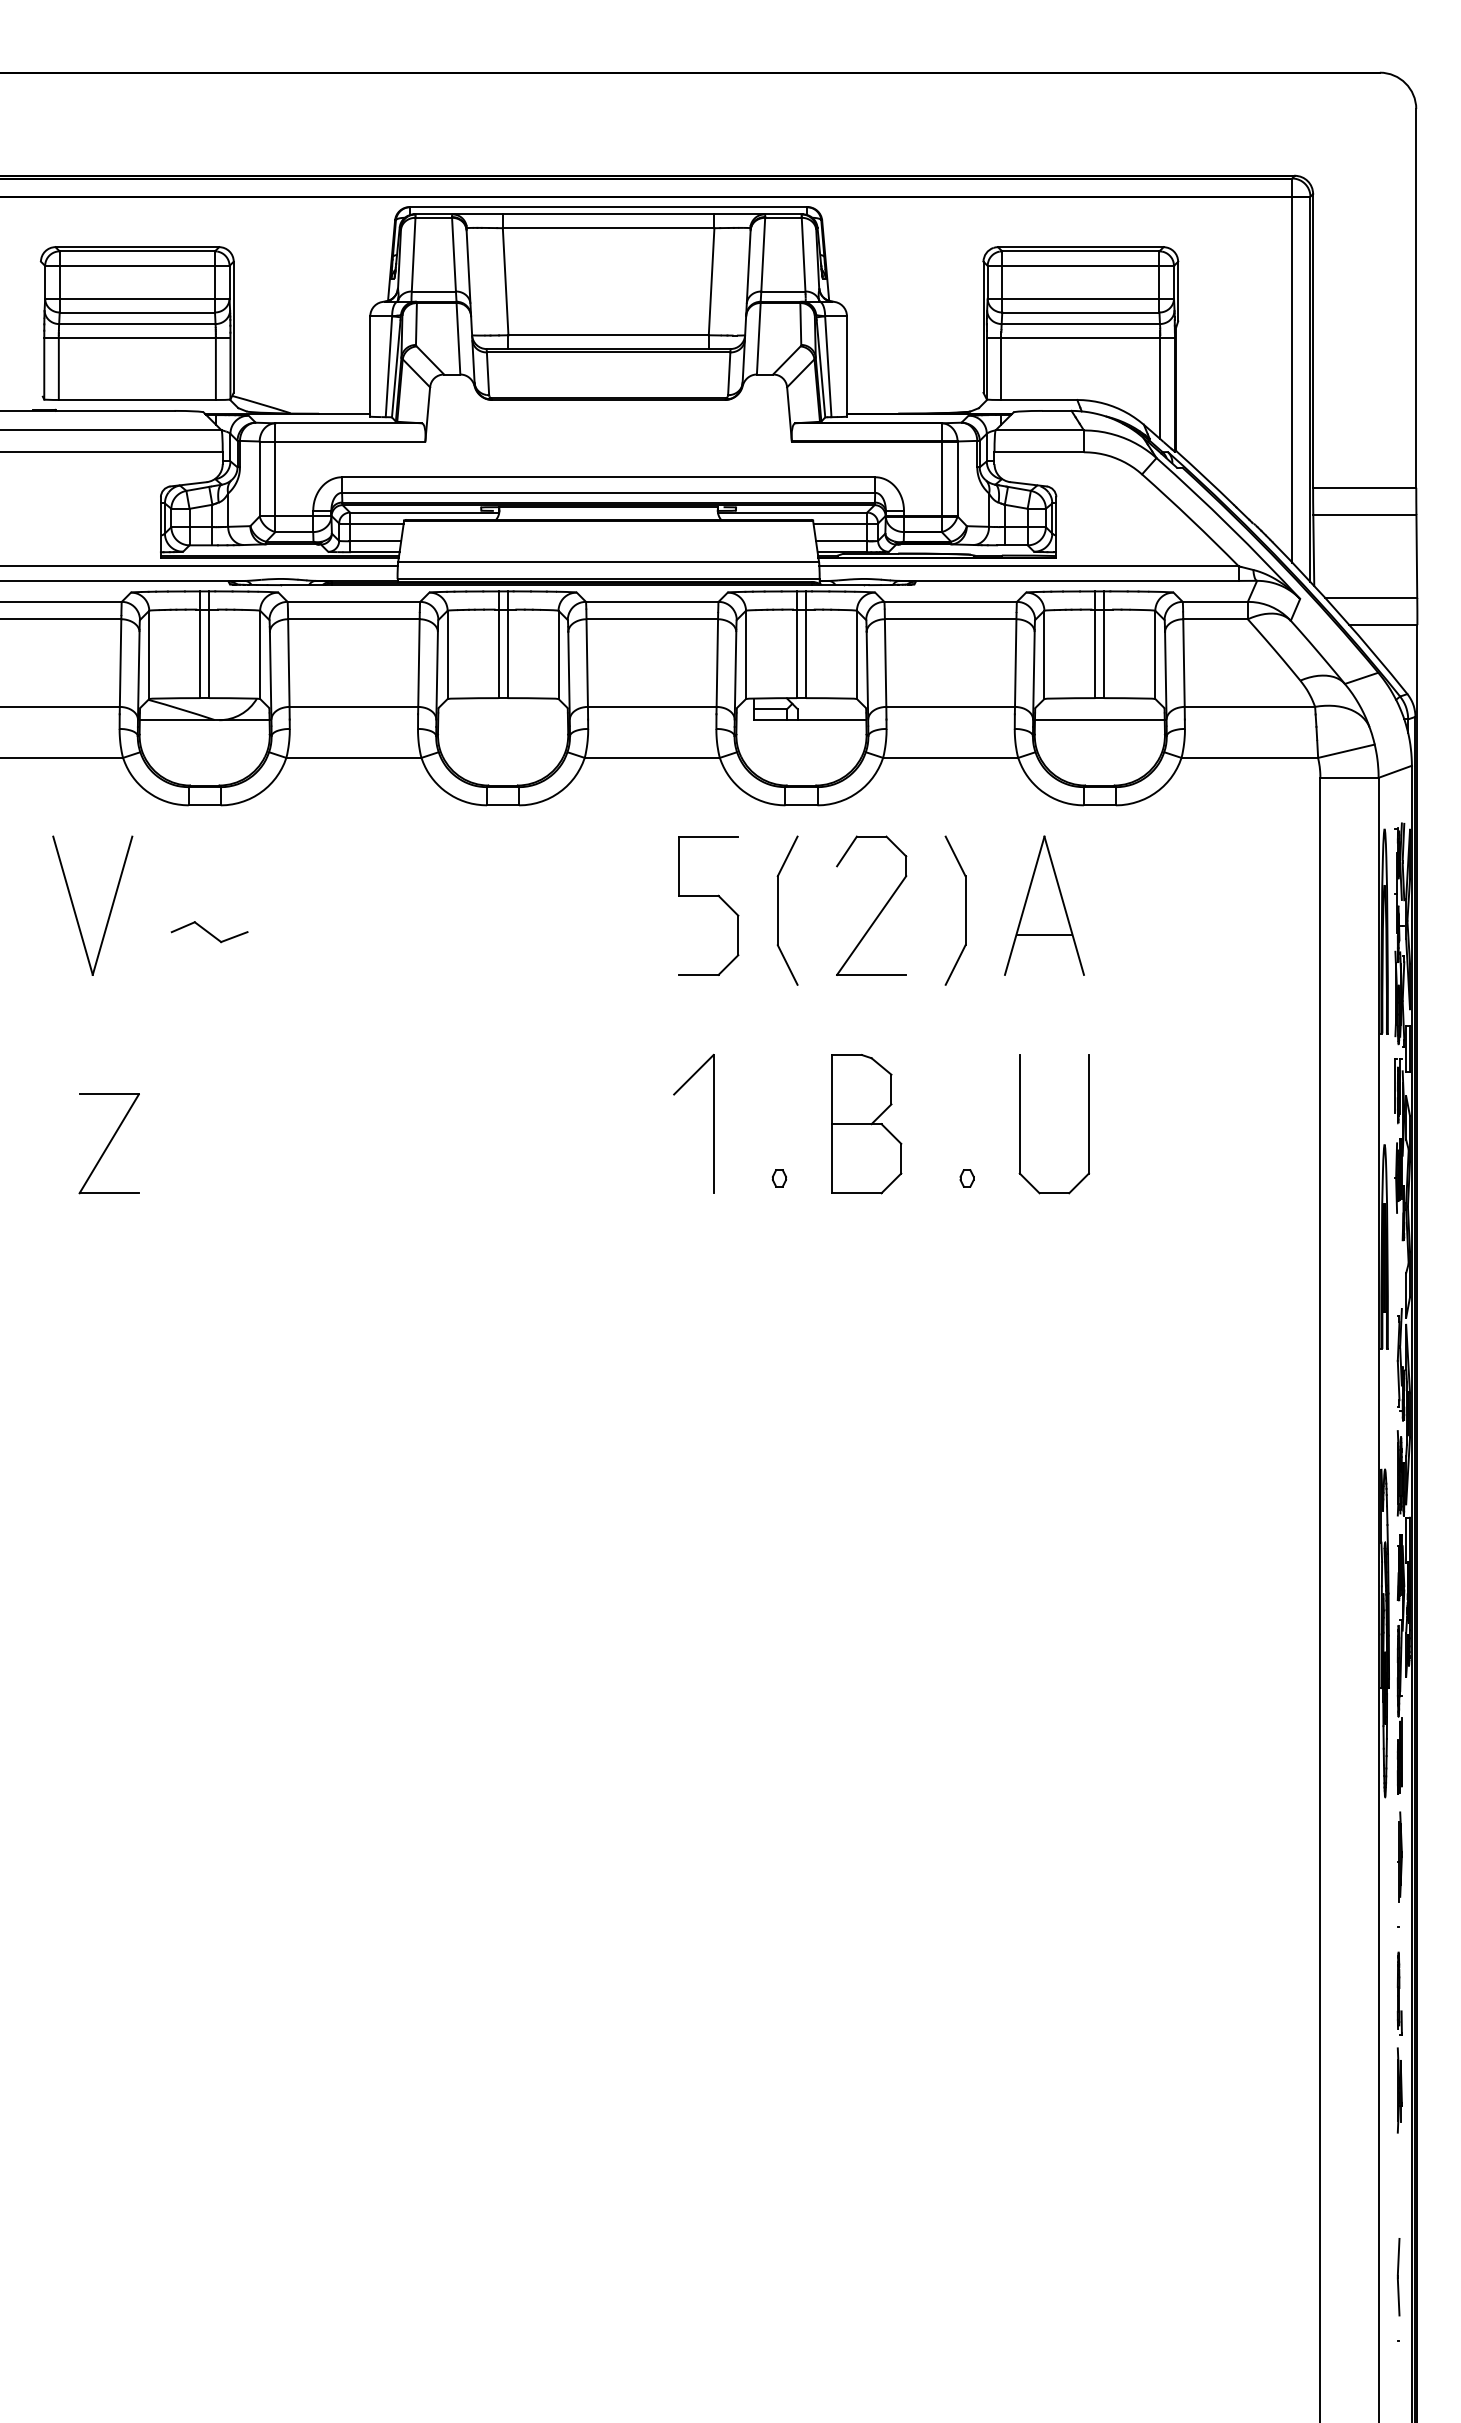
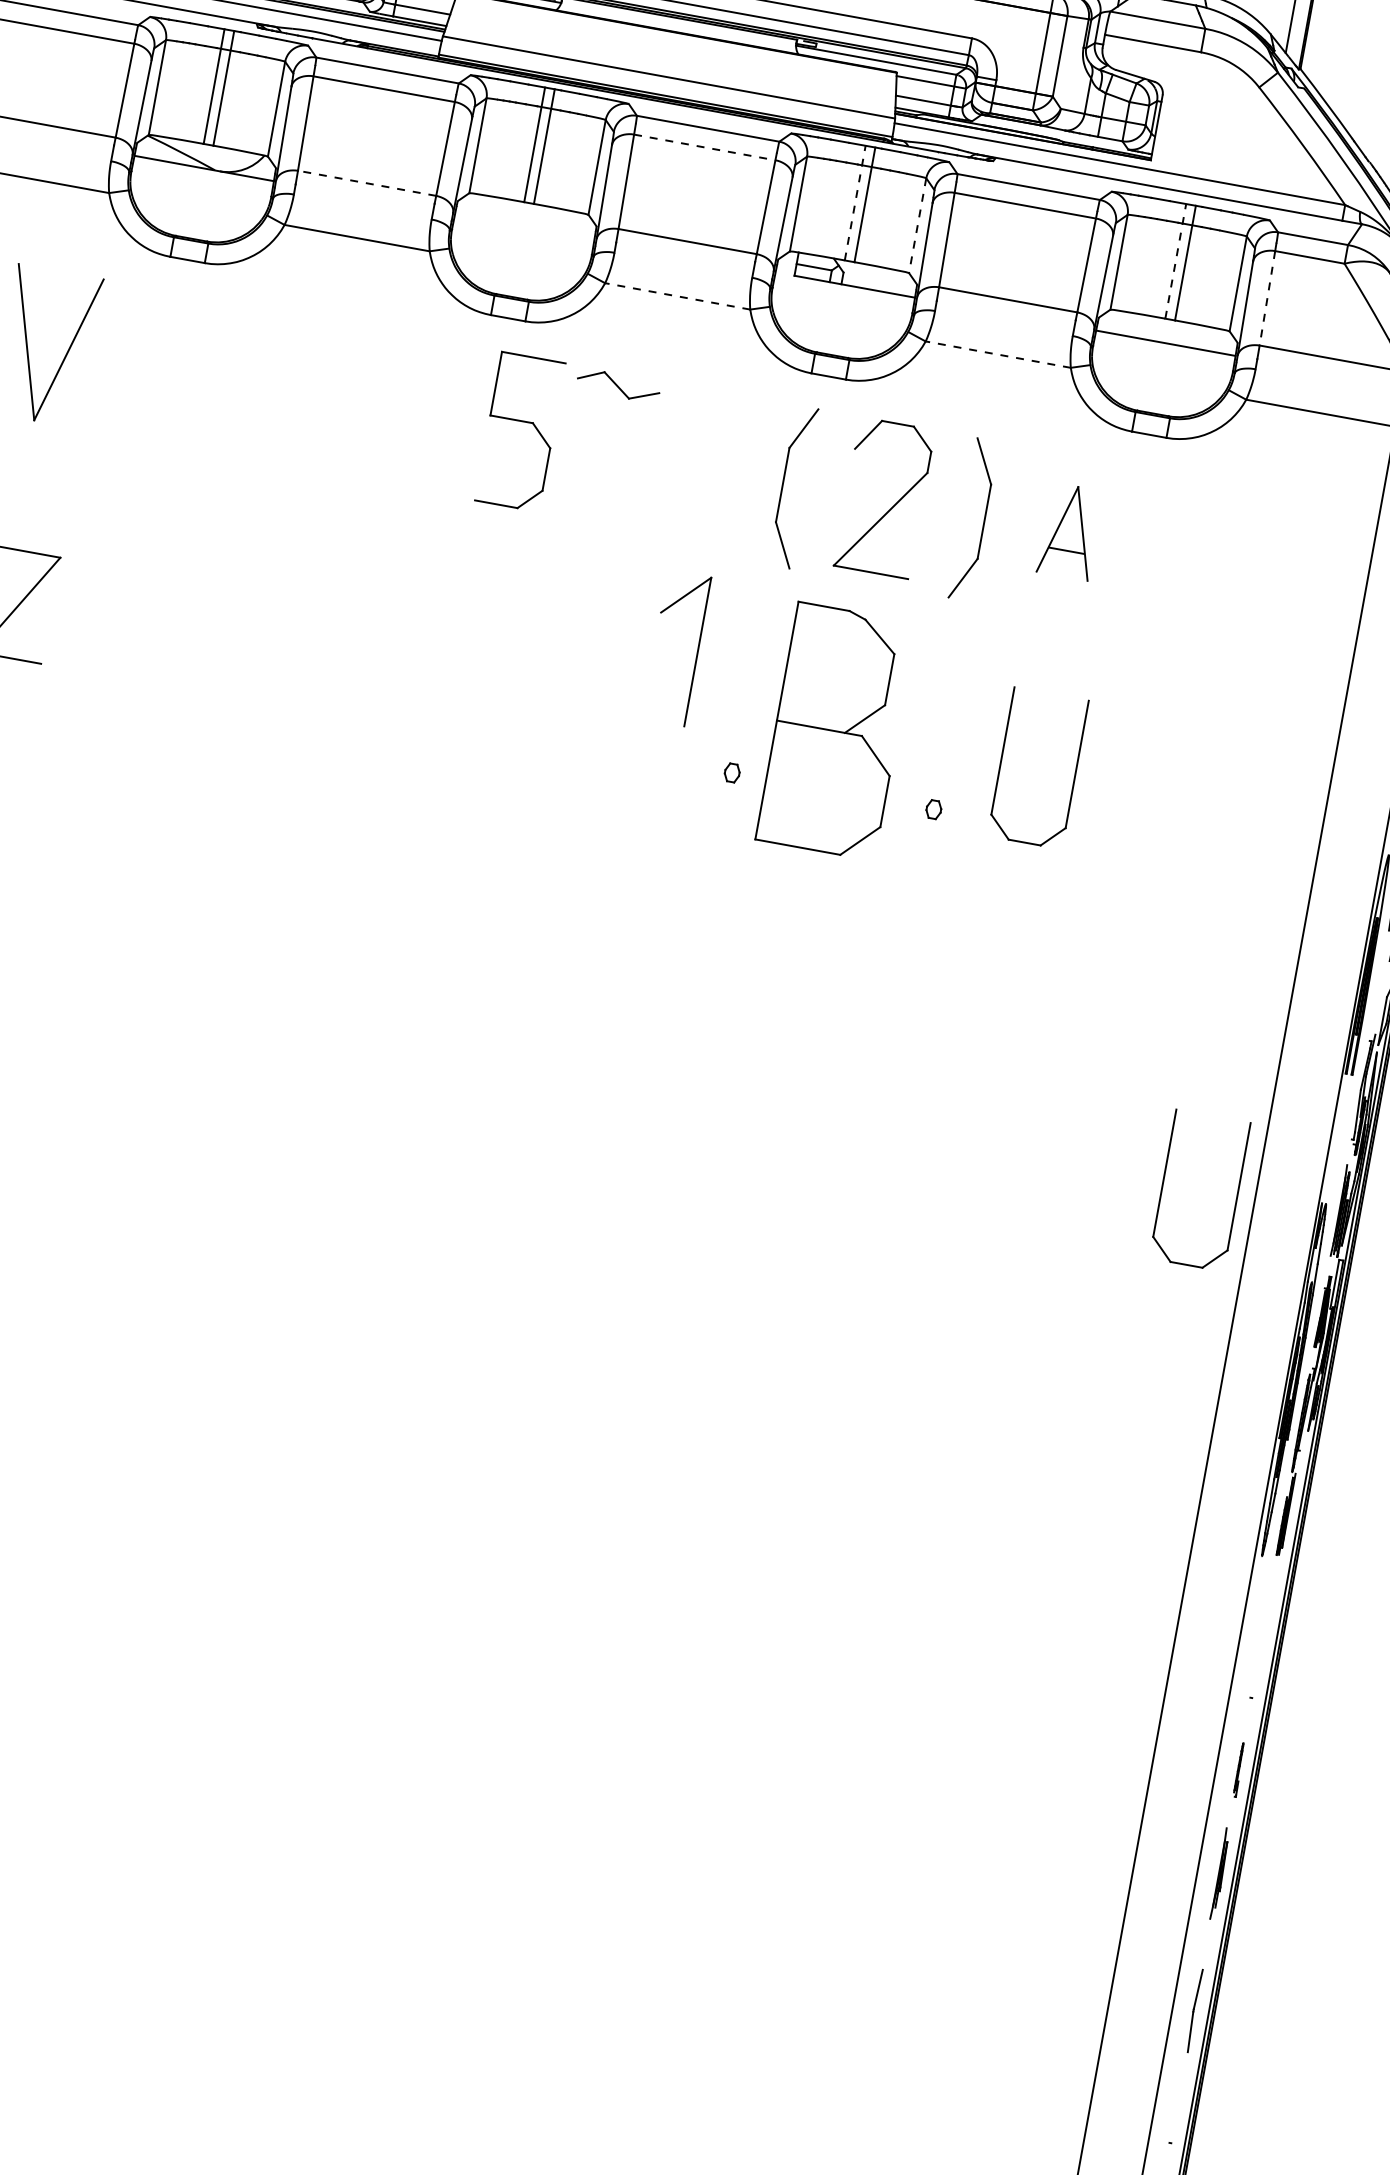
line: (652, 619) -> (704, 147), solid -> dashed
line: (796, 644) -> (854, 202), solid -> dashed
line: (1095, 644) -> (1175, 261), solid -> dashed
line: (856, 655) -> (917, 226), solid -> dashed
line: (1183, 663) -> (1266, 298), solid -> dashed
line: (353, 706) -> (366, 182), solid -> dashed
line: (652, 757) -> (678, 295), solid -> dashed
line: (950, 757) -> (998, 354), solid -> dashed
part: (708, 896) -> (521, 421), moved
part: (1044, 905) -> (1070, 531), size x0.6
part: (209, 932) -> (618, 386), moved
part: (713, 1123) -> (697, 651), moved
part: (866, 1124) -> (836, 732), size x1.6
part: (1235, 1478) -> (1163, 1184), added
part: (1399, 1856) -> (1265, 1622), removed
part: (1399, 1993) -> (1239, 1769), size x0.6
part: (1398, 2277) -> (1194, 2011), moved

